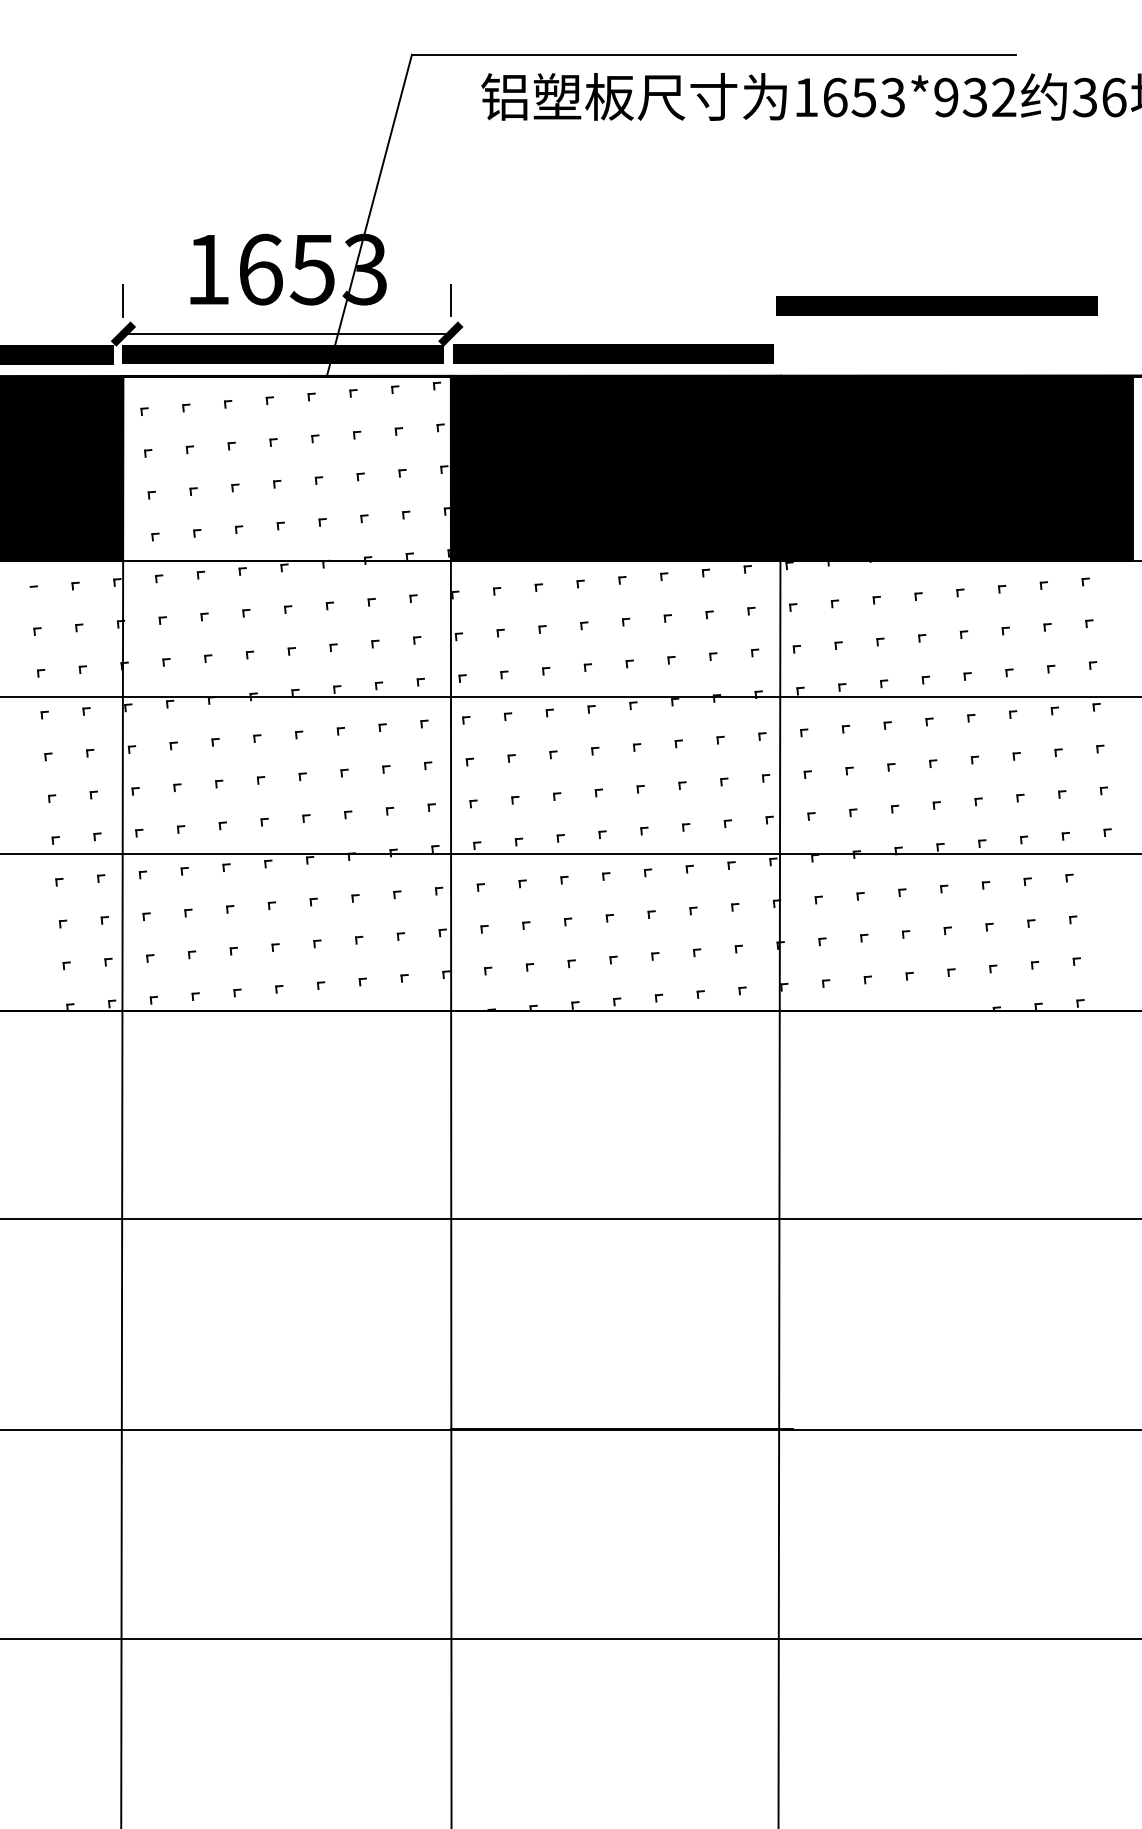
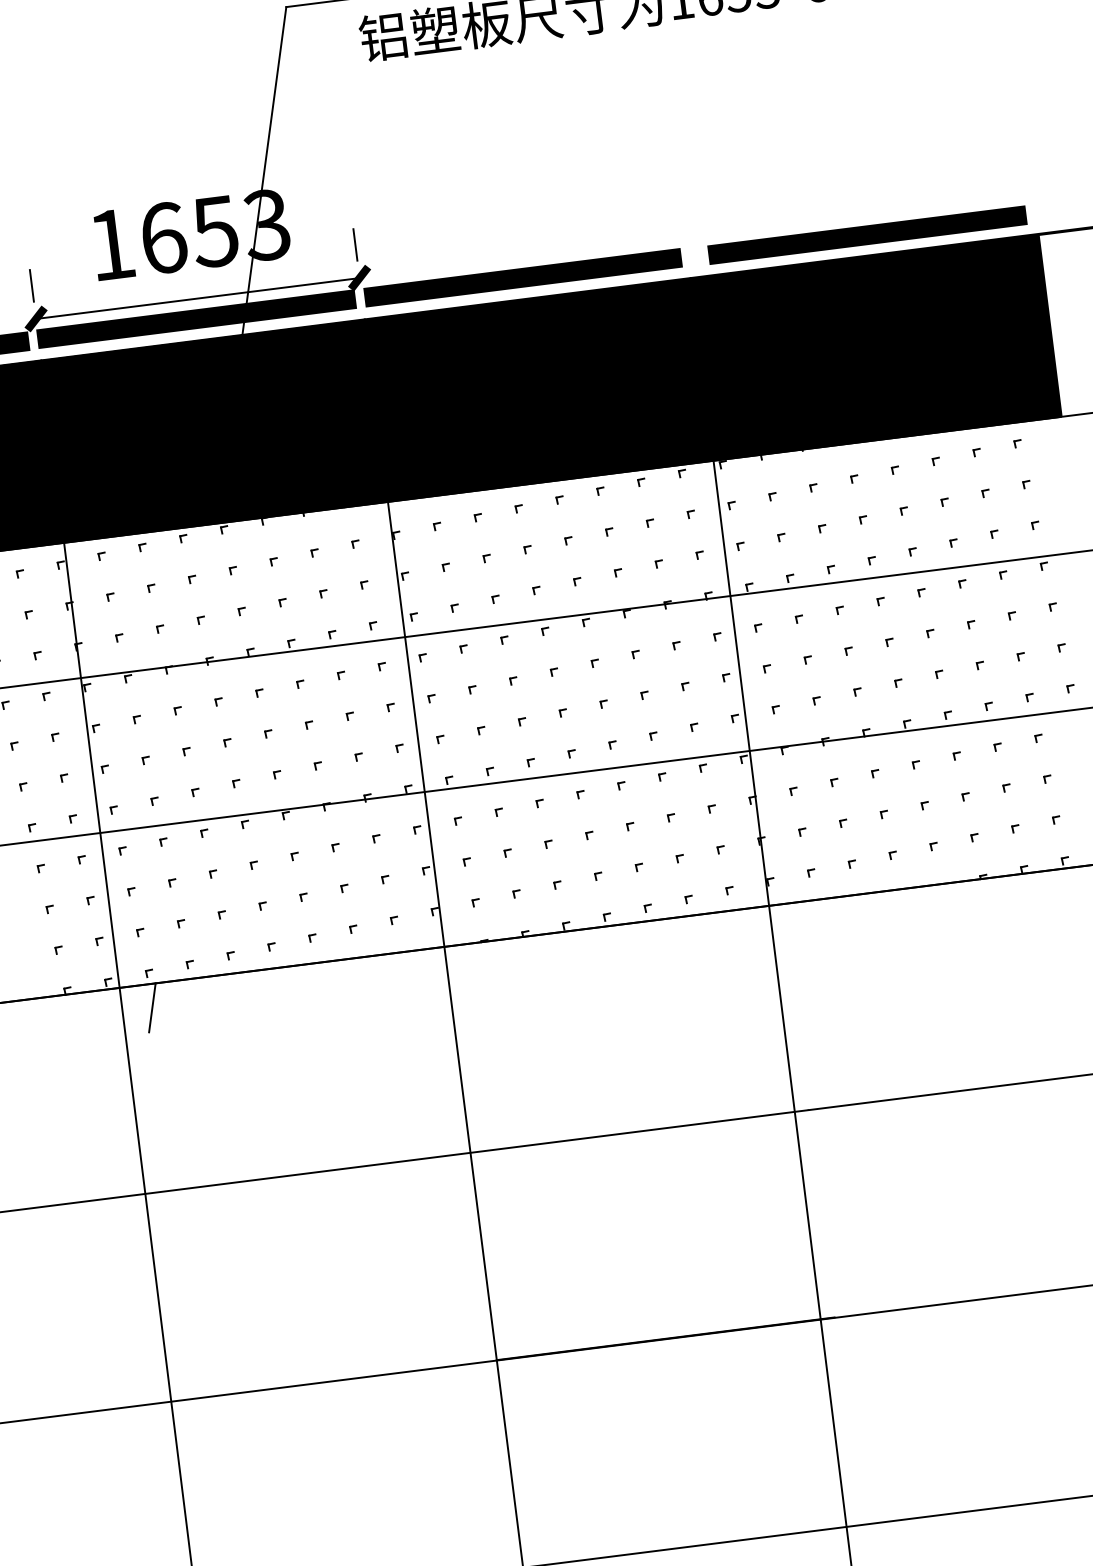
line: (936, 305) -> (866, 234), moved
fill: (286, 468) -> (214, 431), added
line: (152, 1034) -> (152, 1007), added

